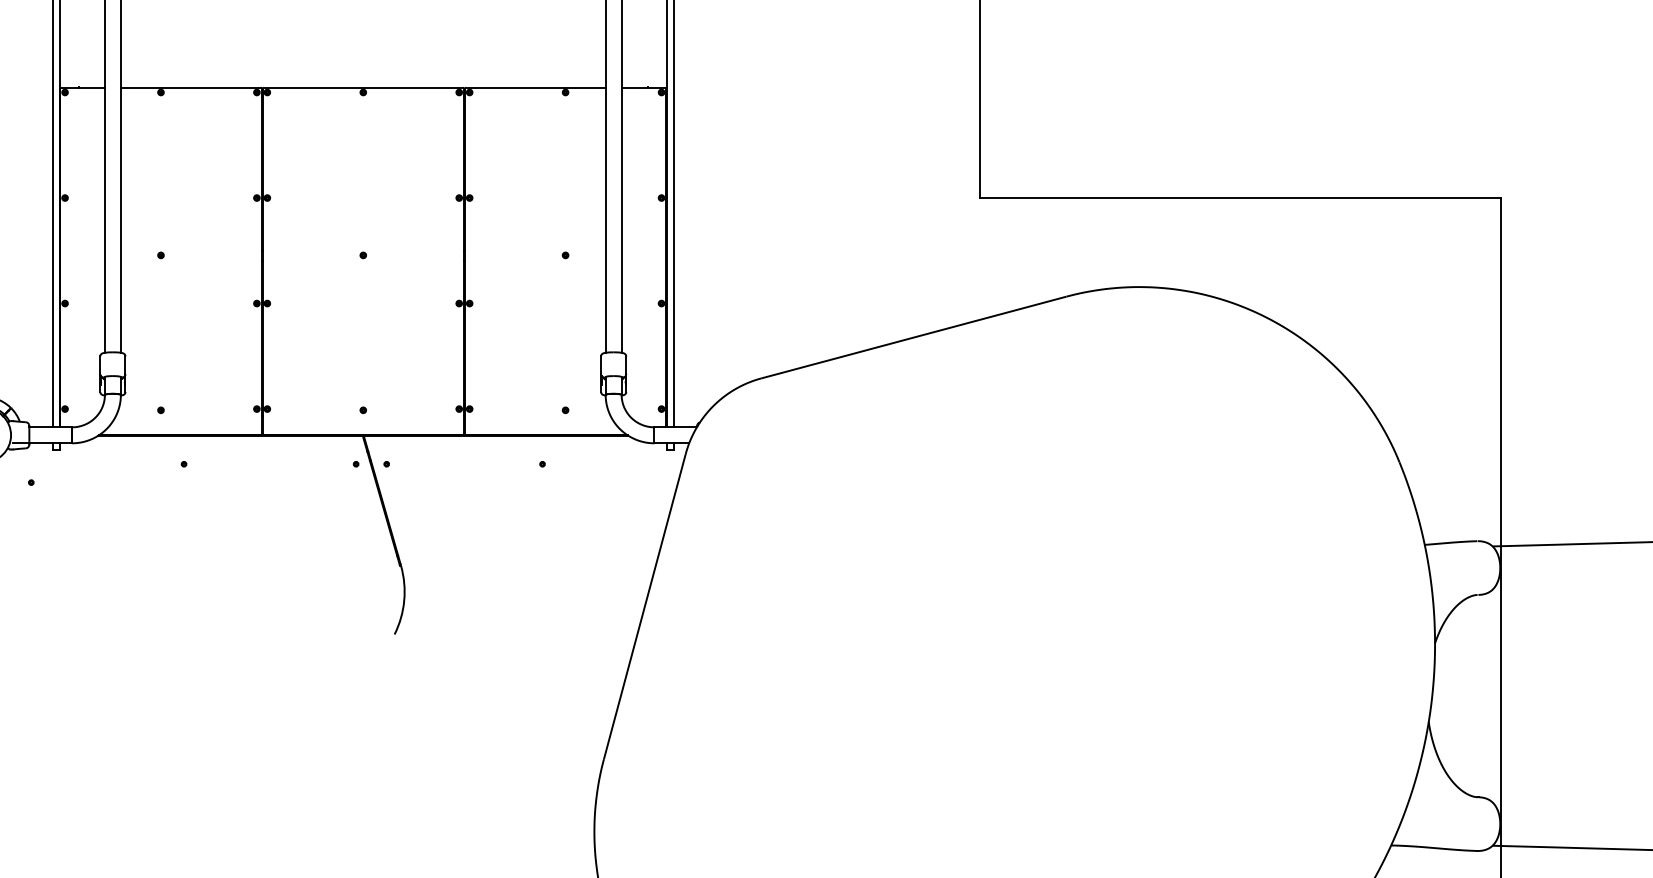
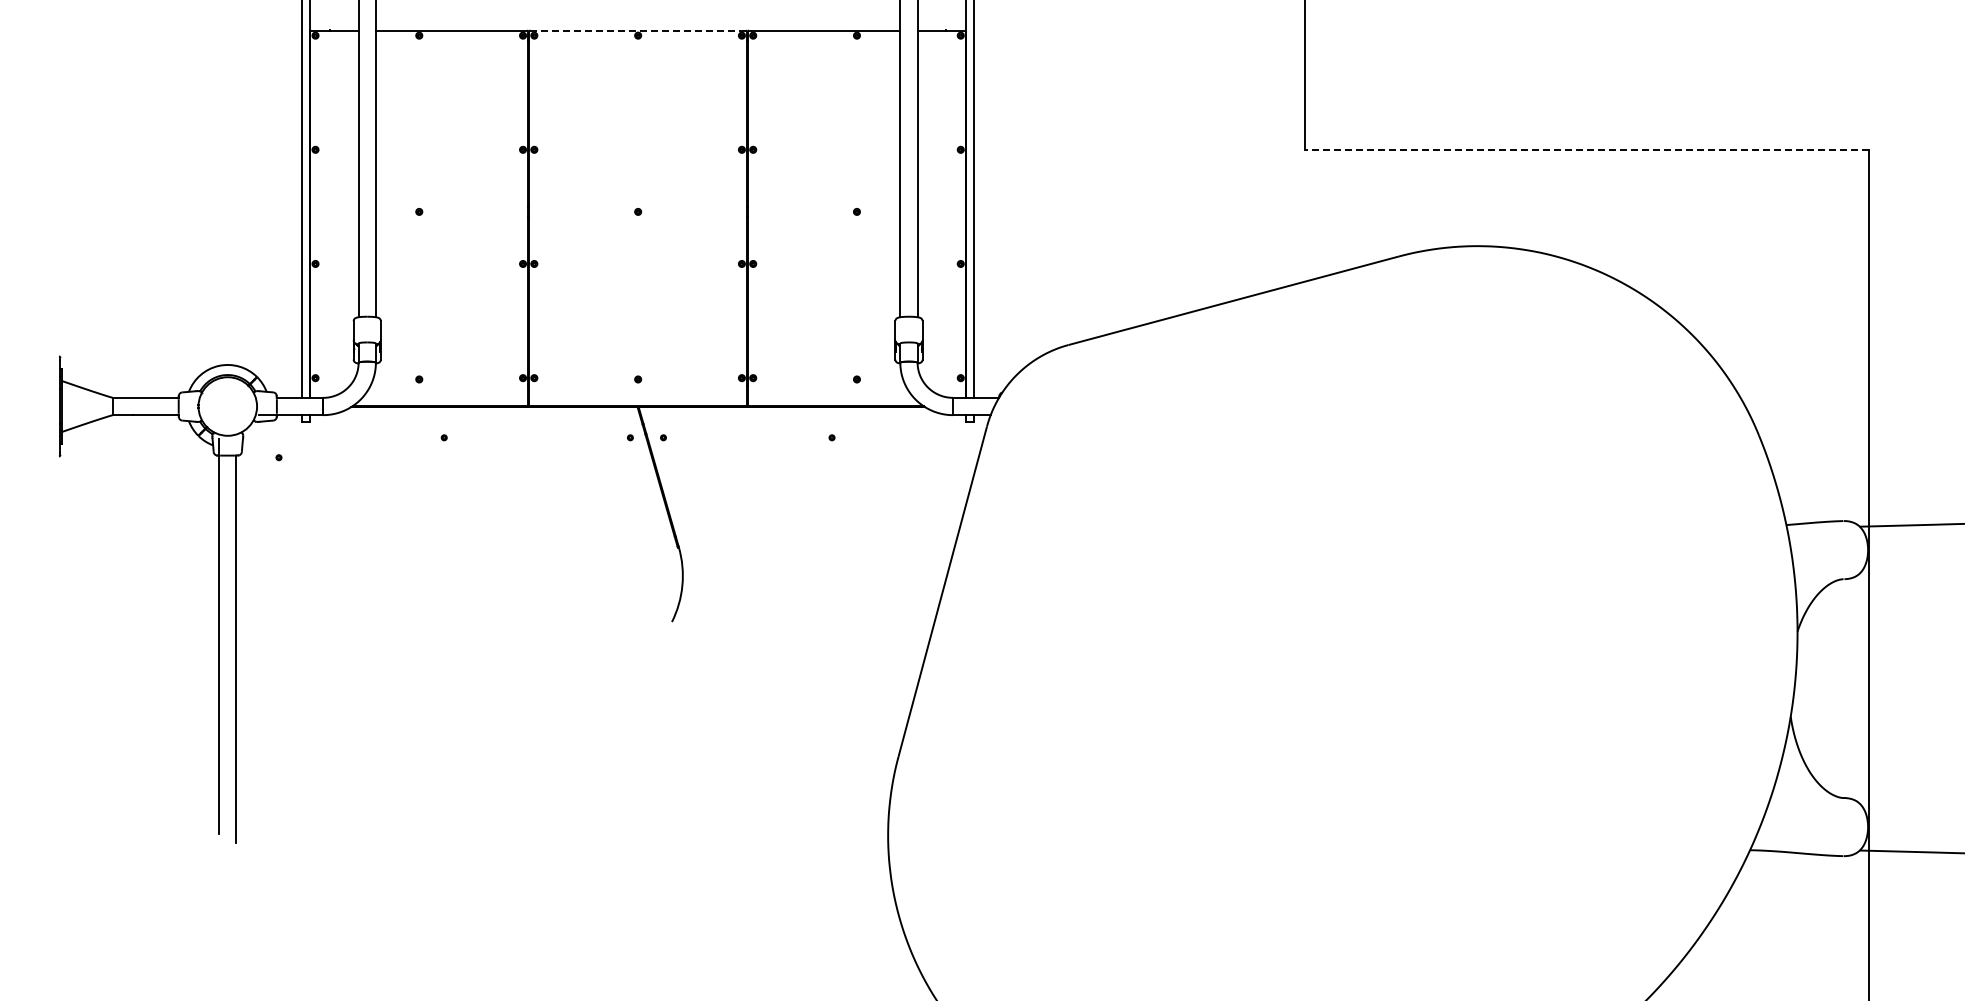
line: (363, 87) -> (638, 30), solid -> dashed
line: (1239, 198) -> (1586, 150), solid -> dashed

